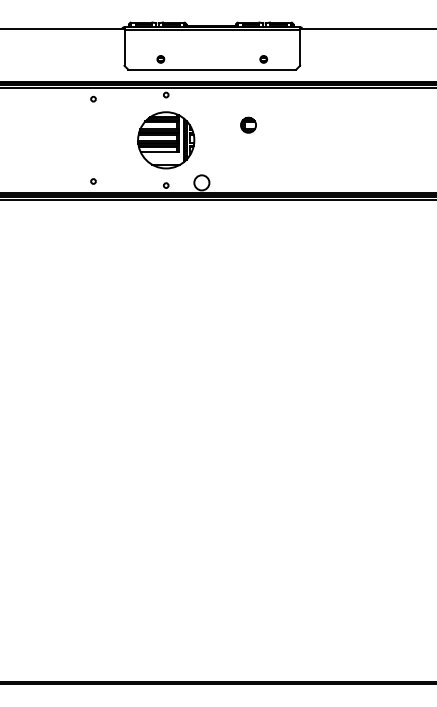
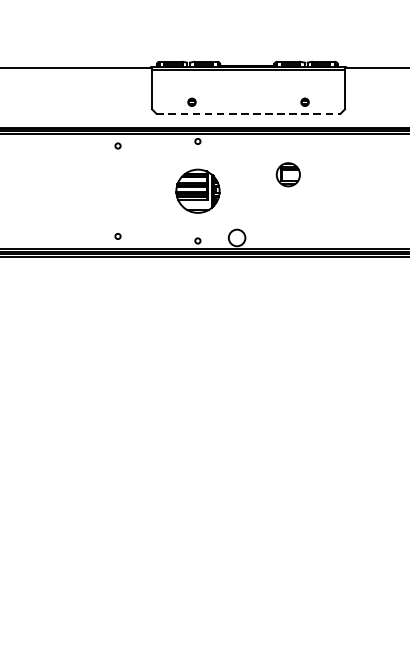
line: (212, 69) -> (248, 113), solid -> dashed
part: (248, 124) -> (288, 173), size x1.4
part: (166, 140) -> (198, 191), size x0.7

